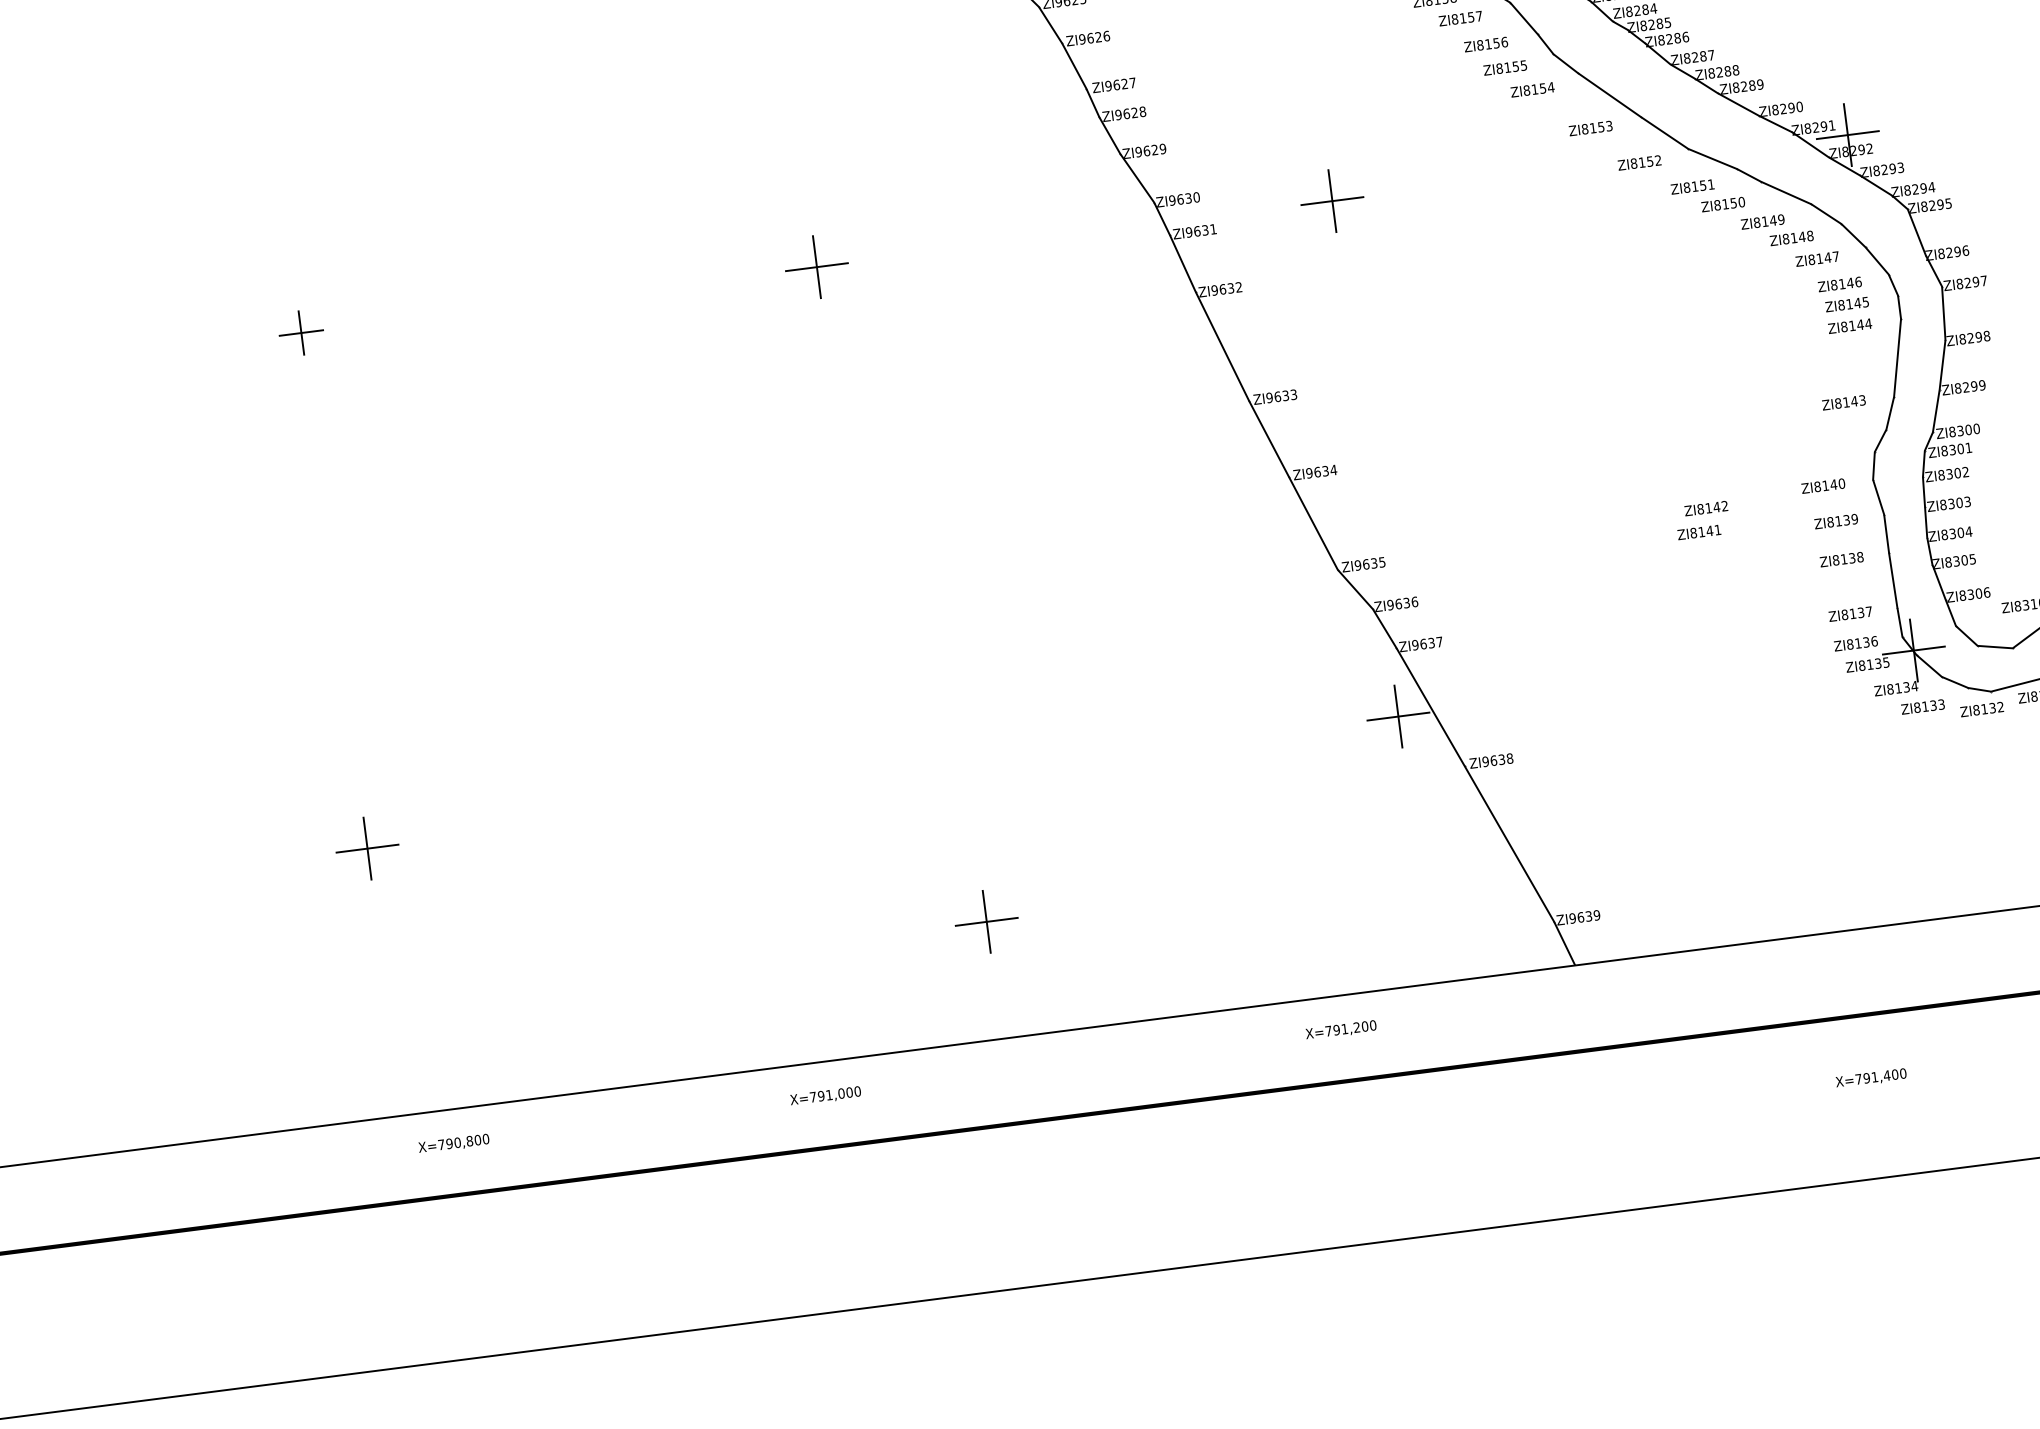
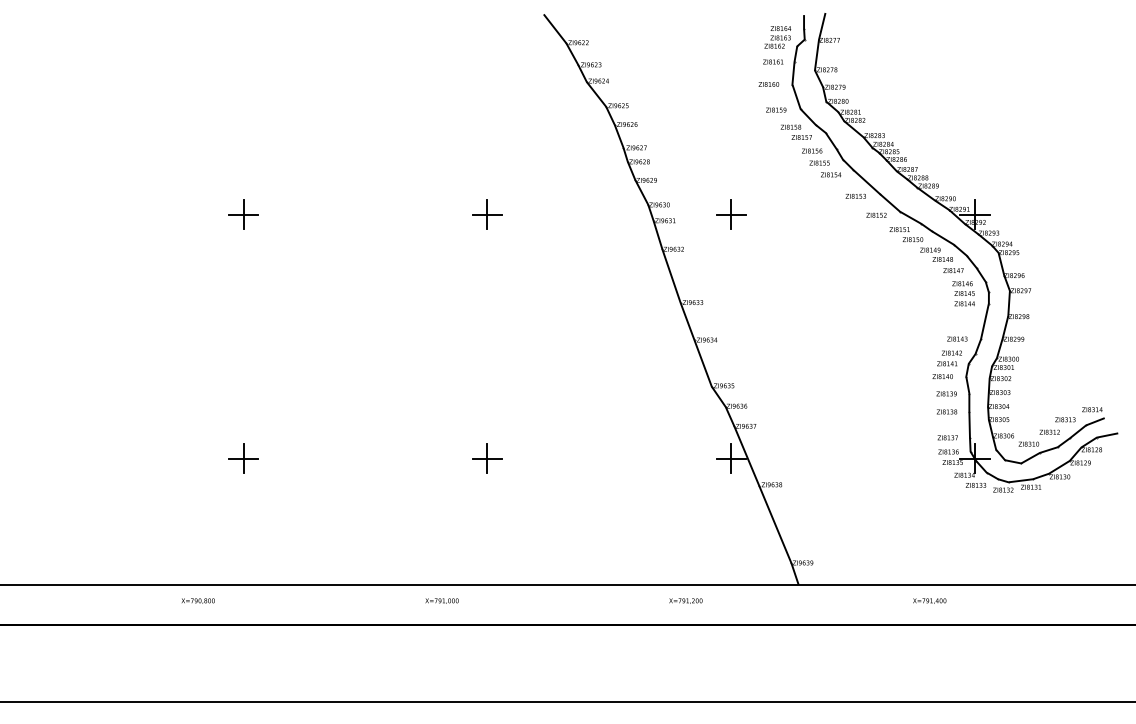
part: (301, 332) -> (243, 214), size x1.43
text: (1702, 520) -> (949, 358), moved
part: (986, 921) -> (487, 458), moved
text: (1870, 1077) -> (929, 600), moved
text: (452, 1142) -> (197, 600), moved

